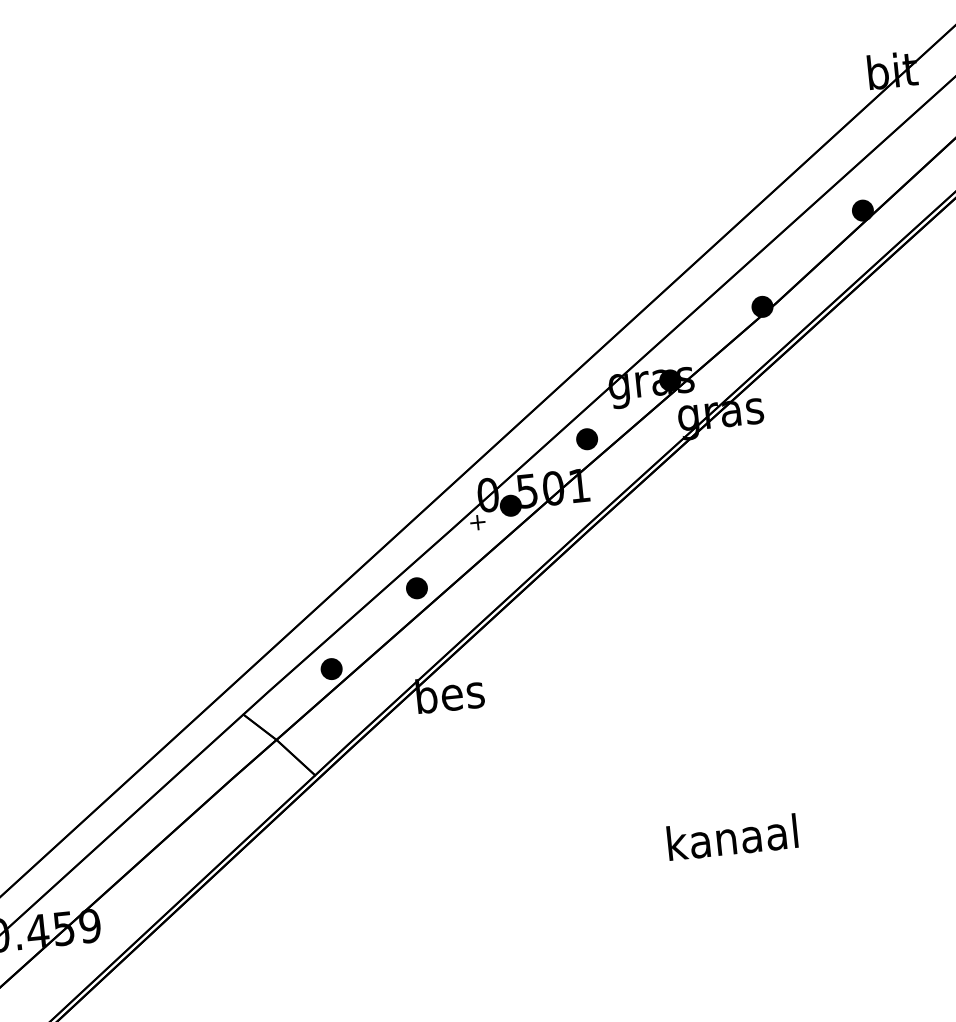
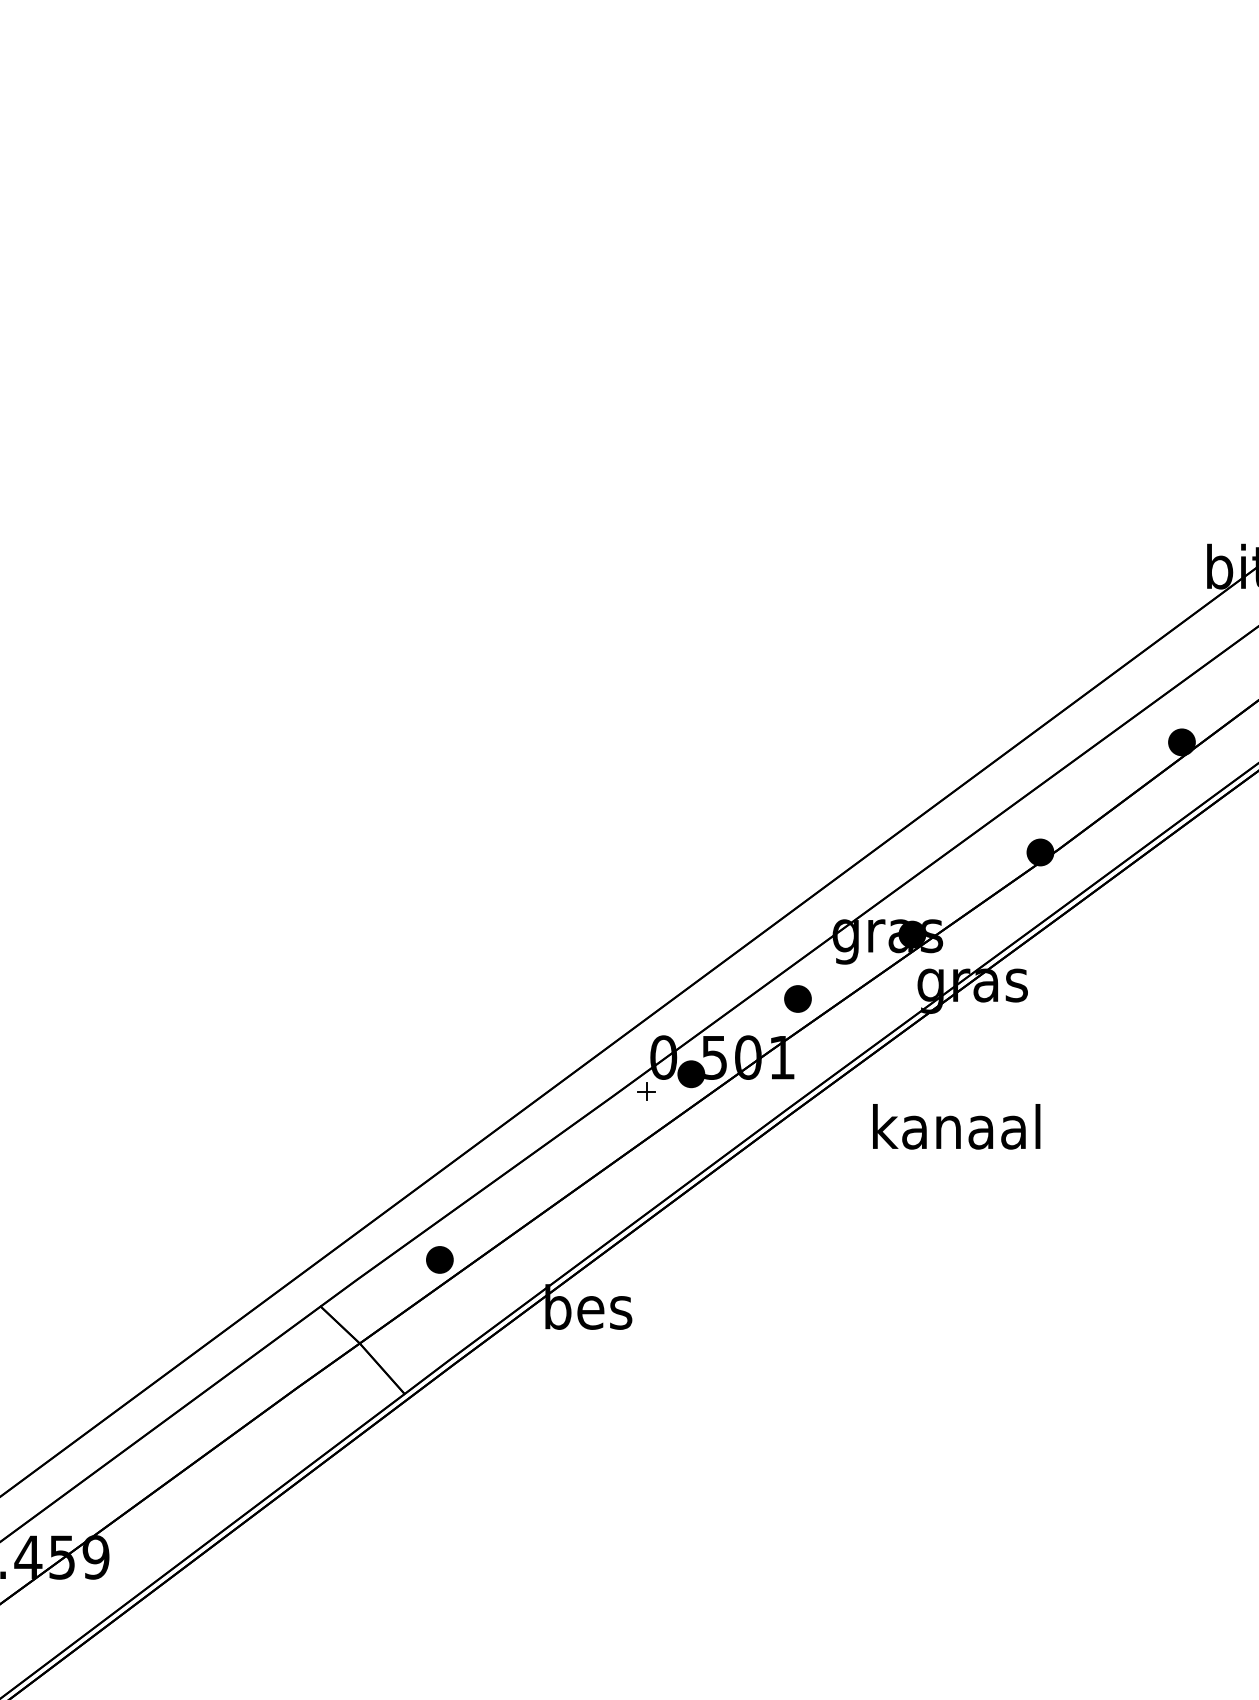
part: (416, 588) -> (559, 1167), removed
text: (732, 837) -> (956, 1126), moved

